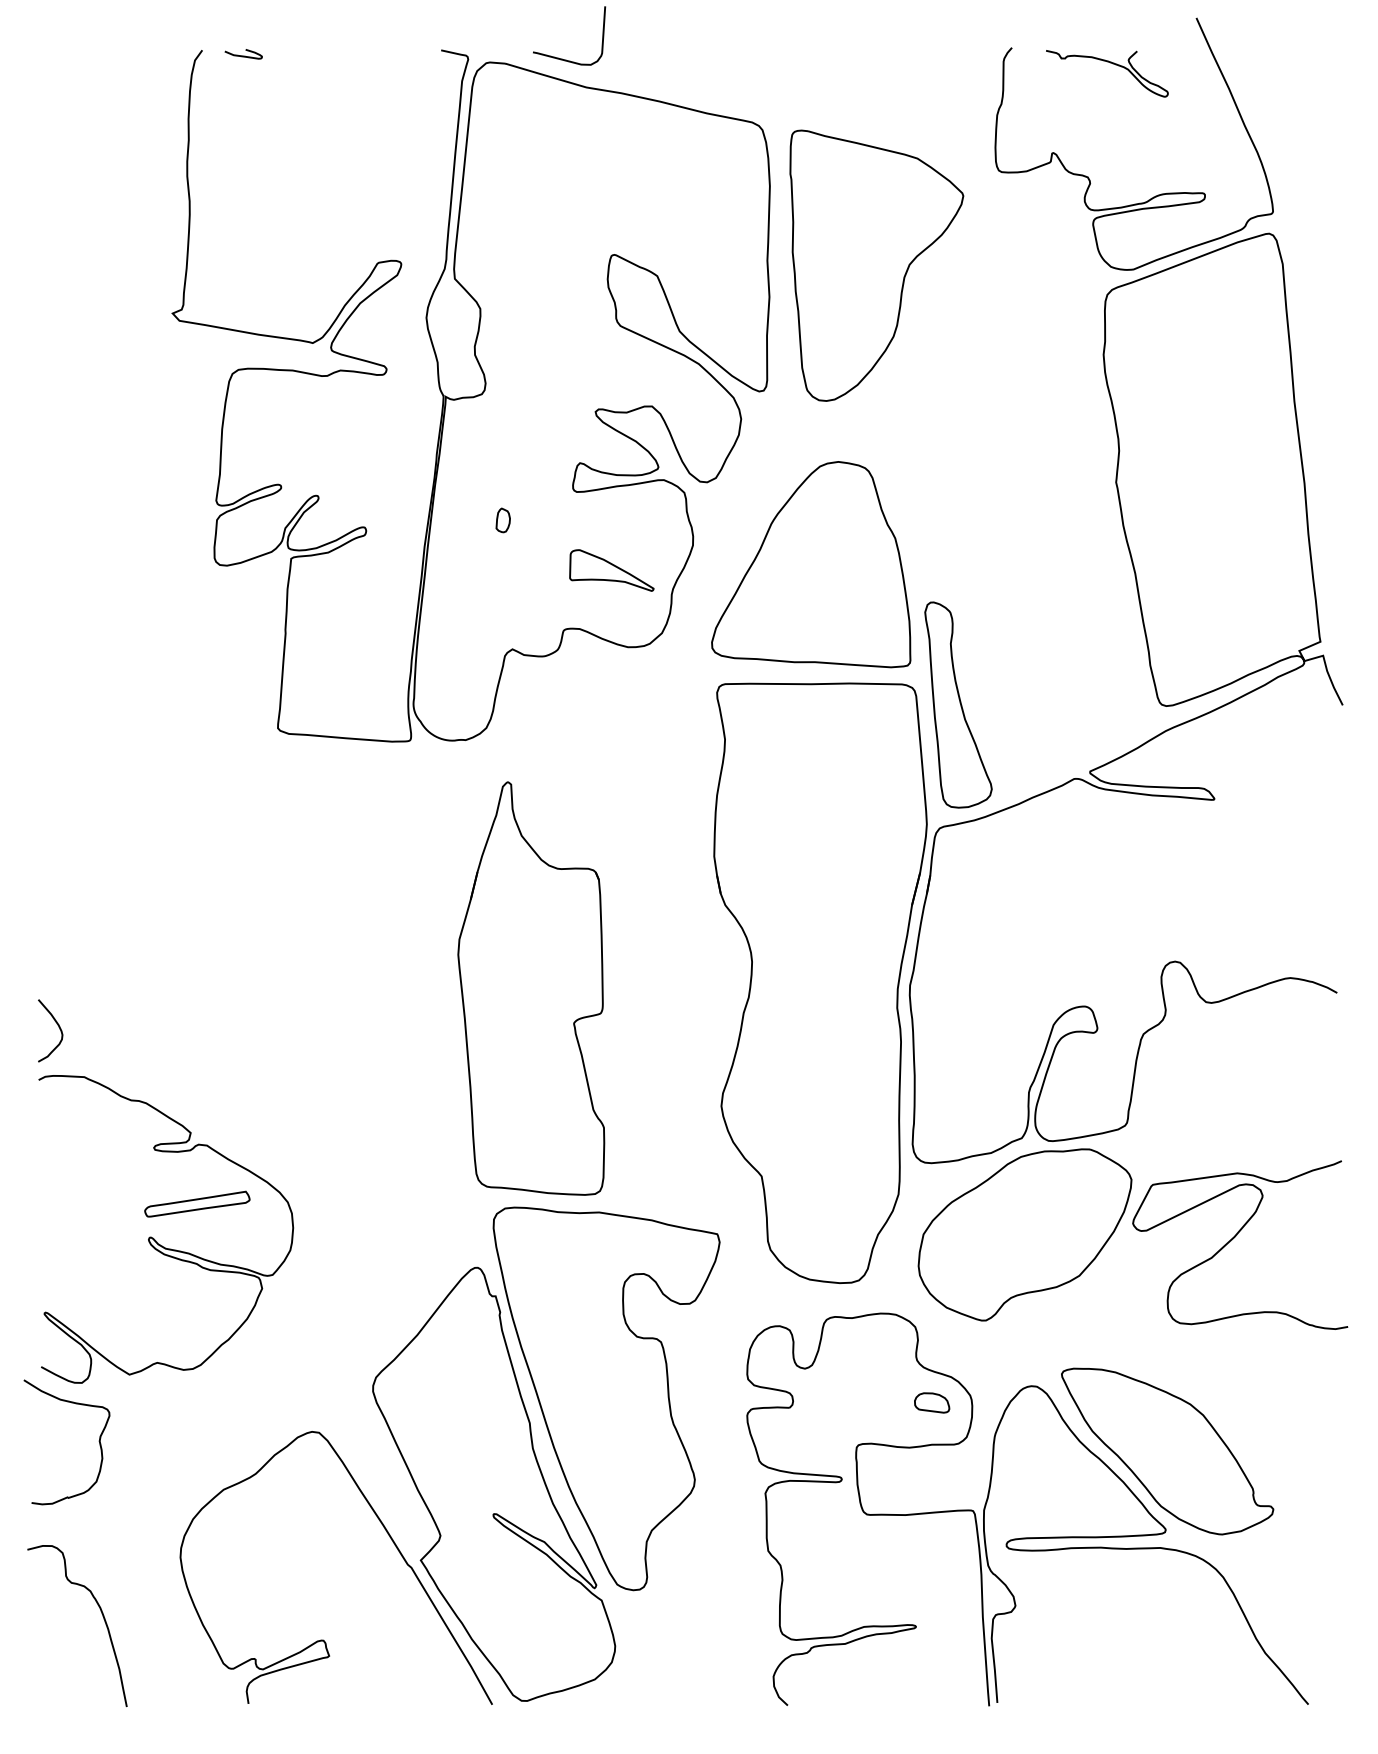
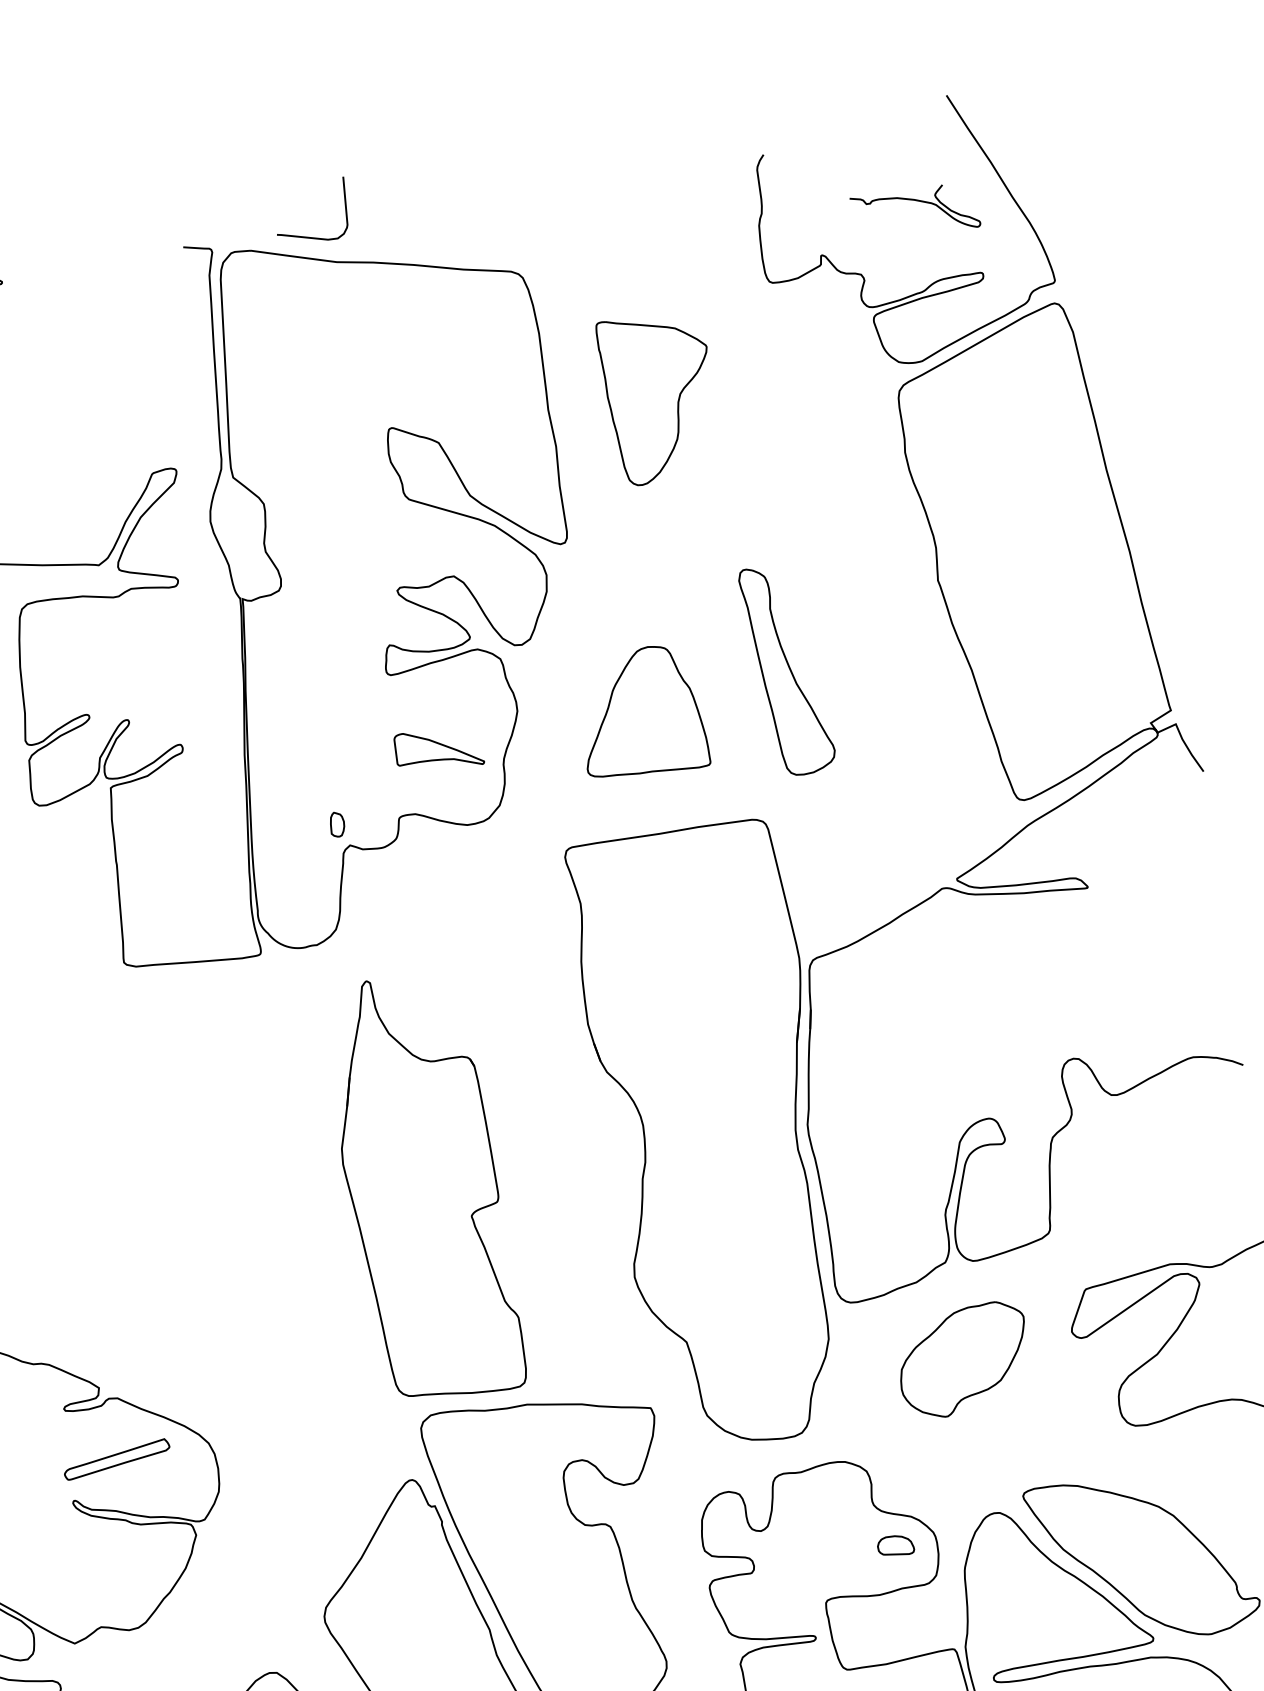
curve: (1112, 64) -> (919, 202), moved
part: (876, 265) -> (660, 397), size x0.6
part: (502, 520) -> (336, 824), moved
part: (811, 564) -> (640, 712), size x0.6
part: (958, 704) -> (787, 669), moved
part: (1024, 1234) -> (963, 1360), size x0.6

